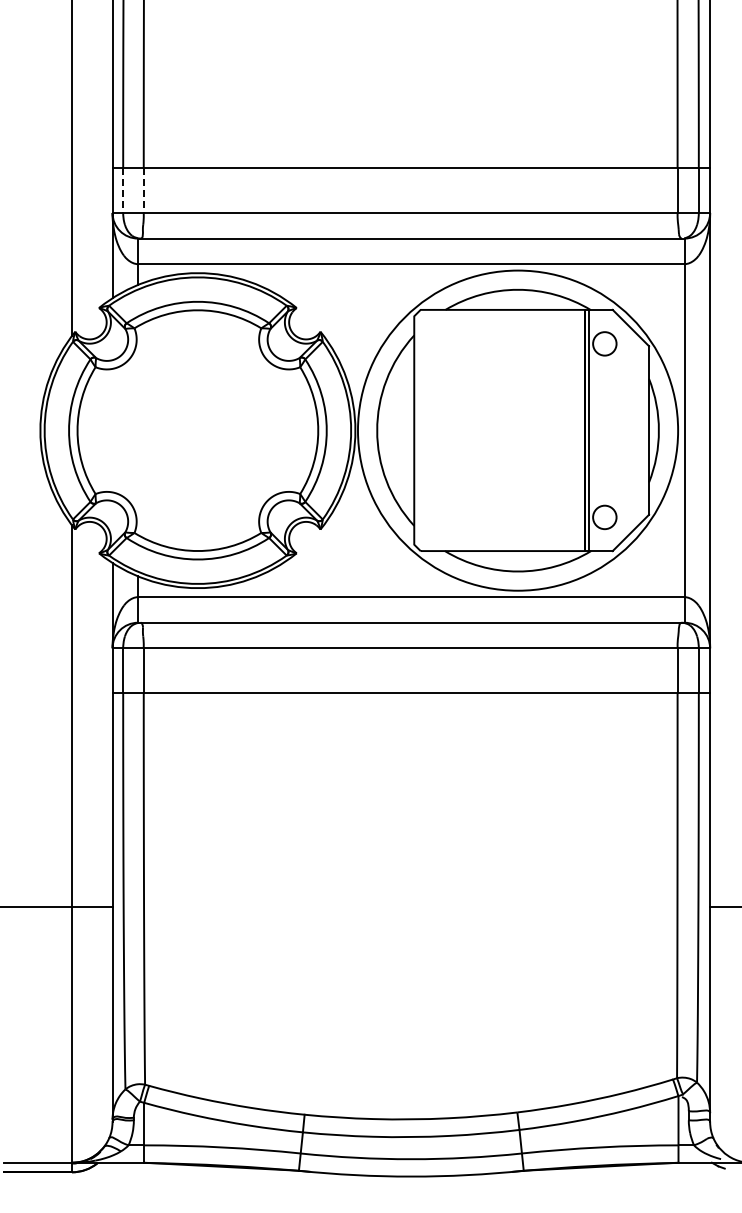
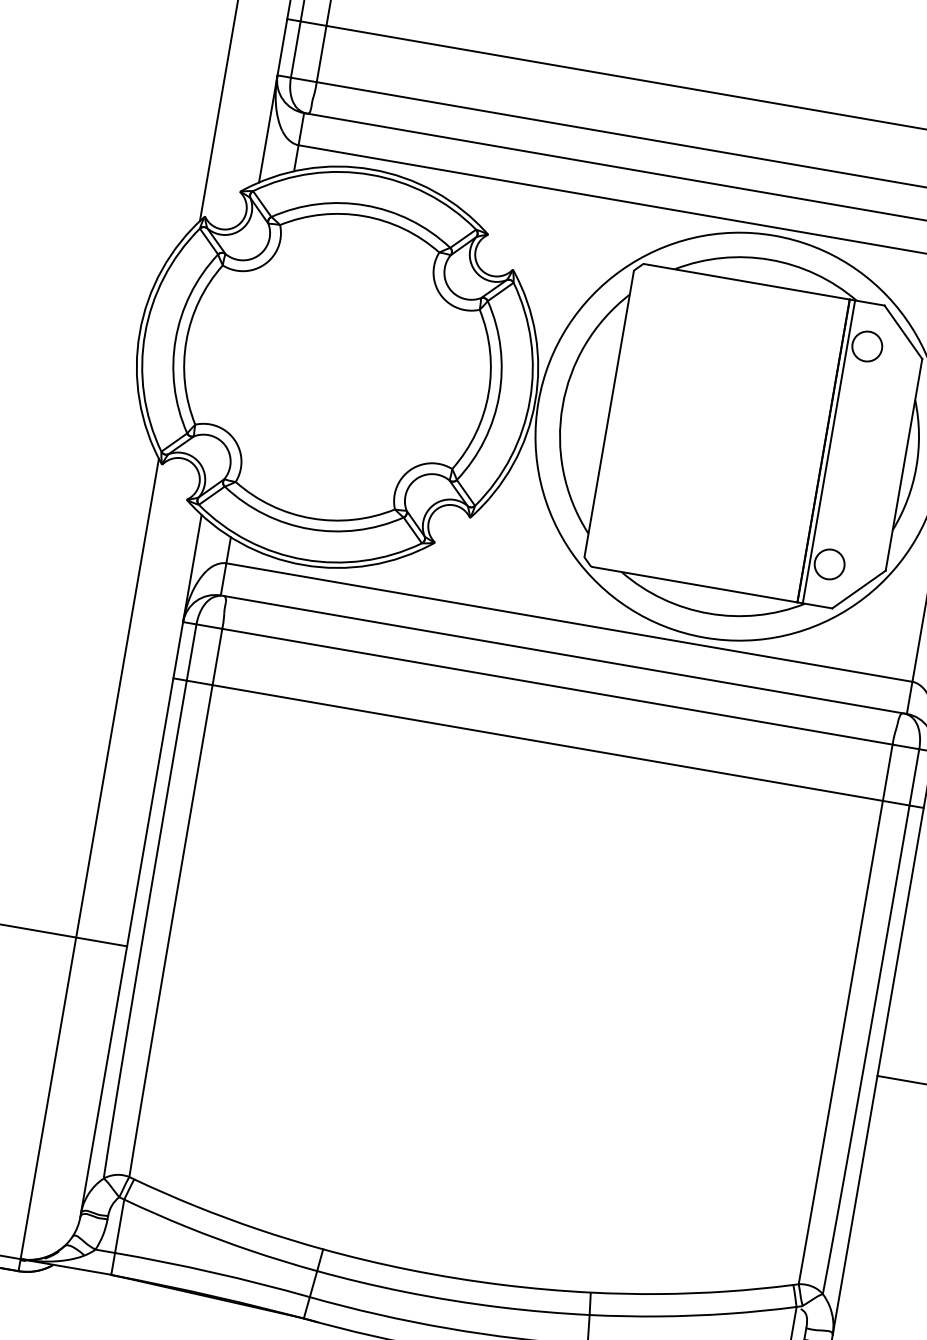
line: (123, 191) -> (295, 50), dashed -> solid
line: (143, 191) -> (321, 55), dashed -> solid

